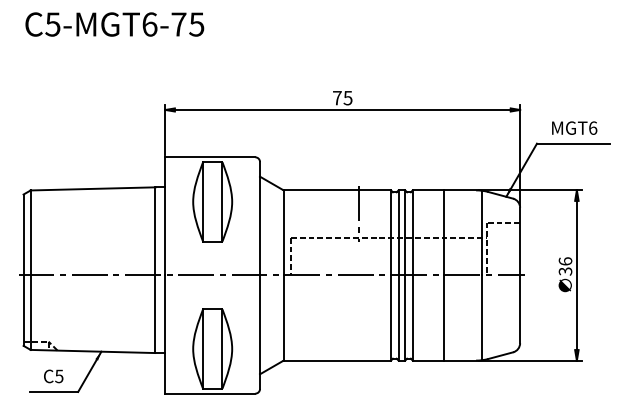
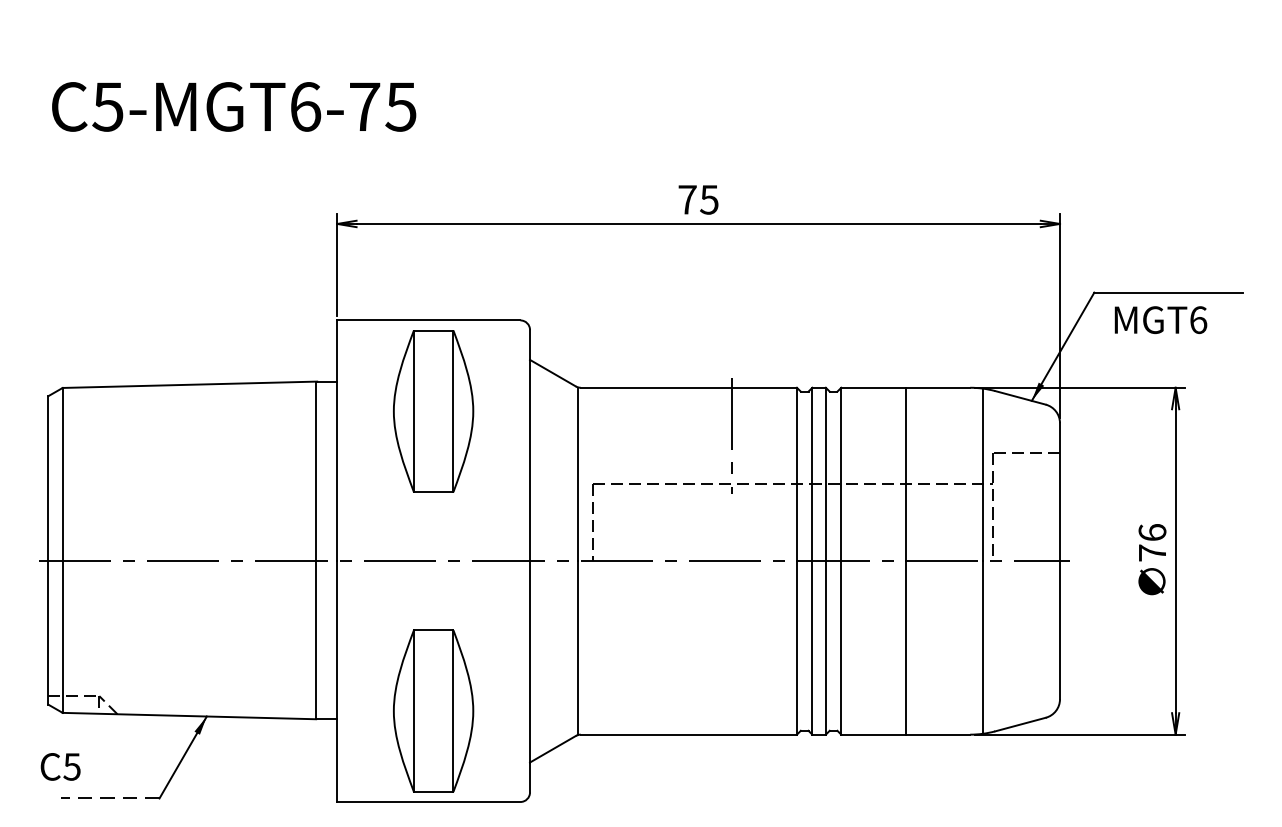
text: (114, 24) -> (233, 106), moved
text: (574, 127) -> (1160, 318), moved
text: (565, 271) -> (1152, 553), 36 -> 76
text: (53, 376) -> (60, 767), moved
line: (53, 391) -> (109, 797), solid -> dashed

